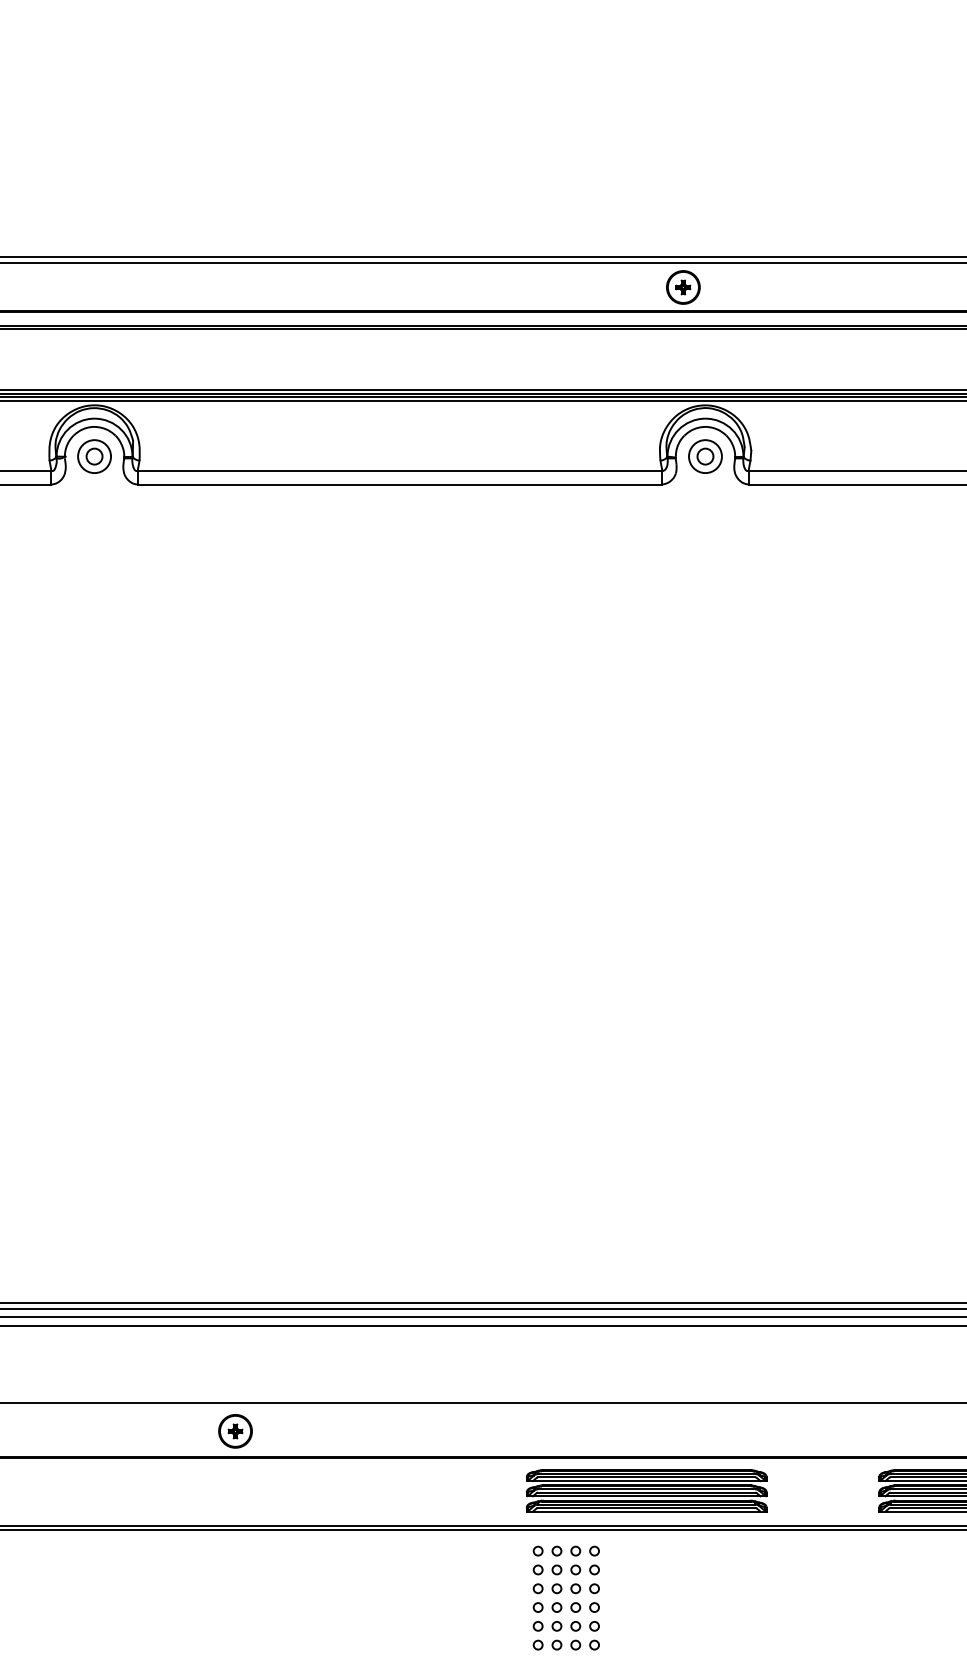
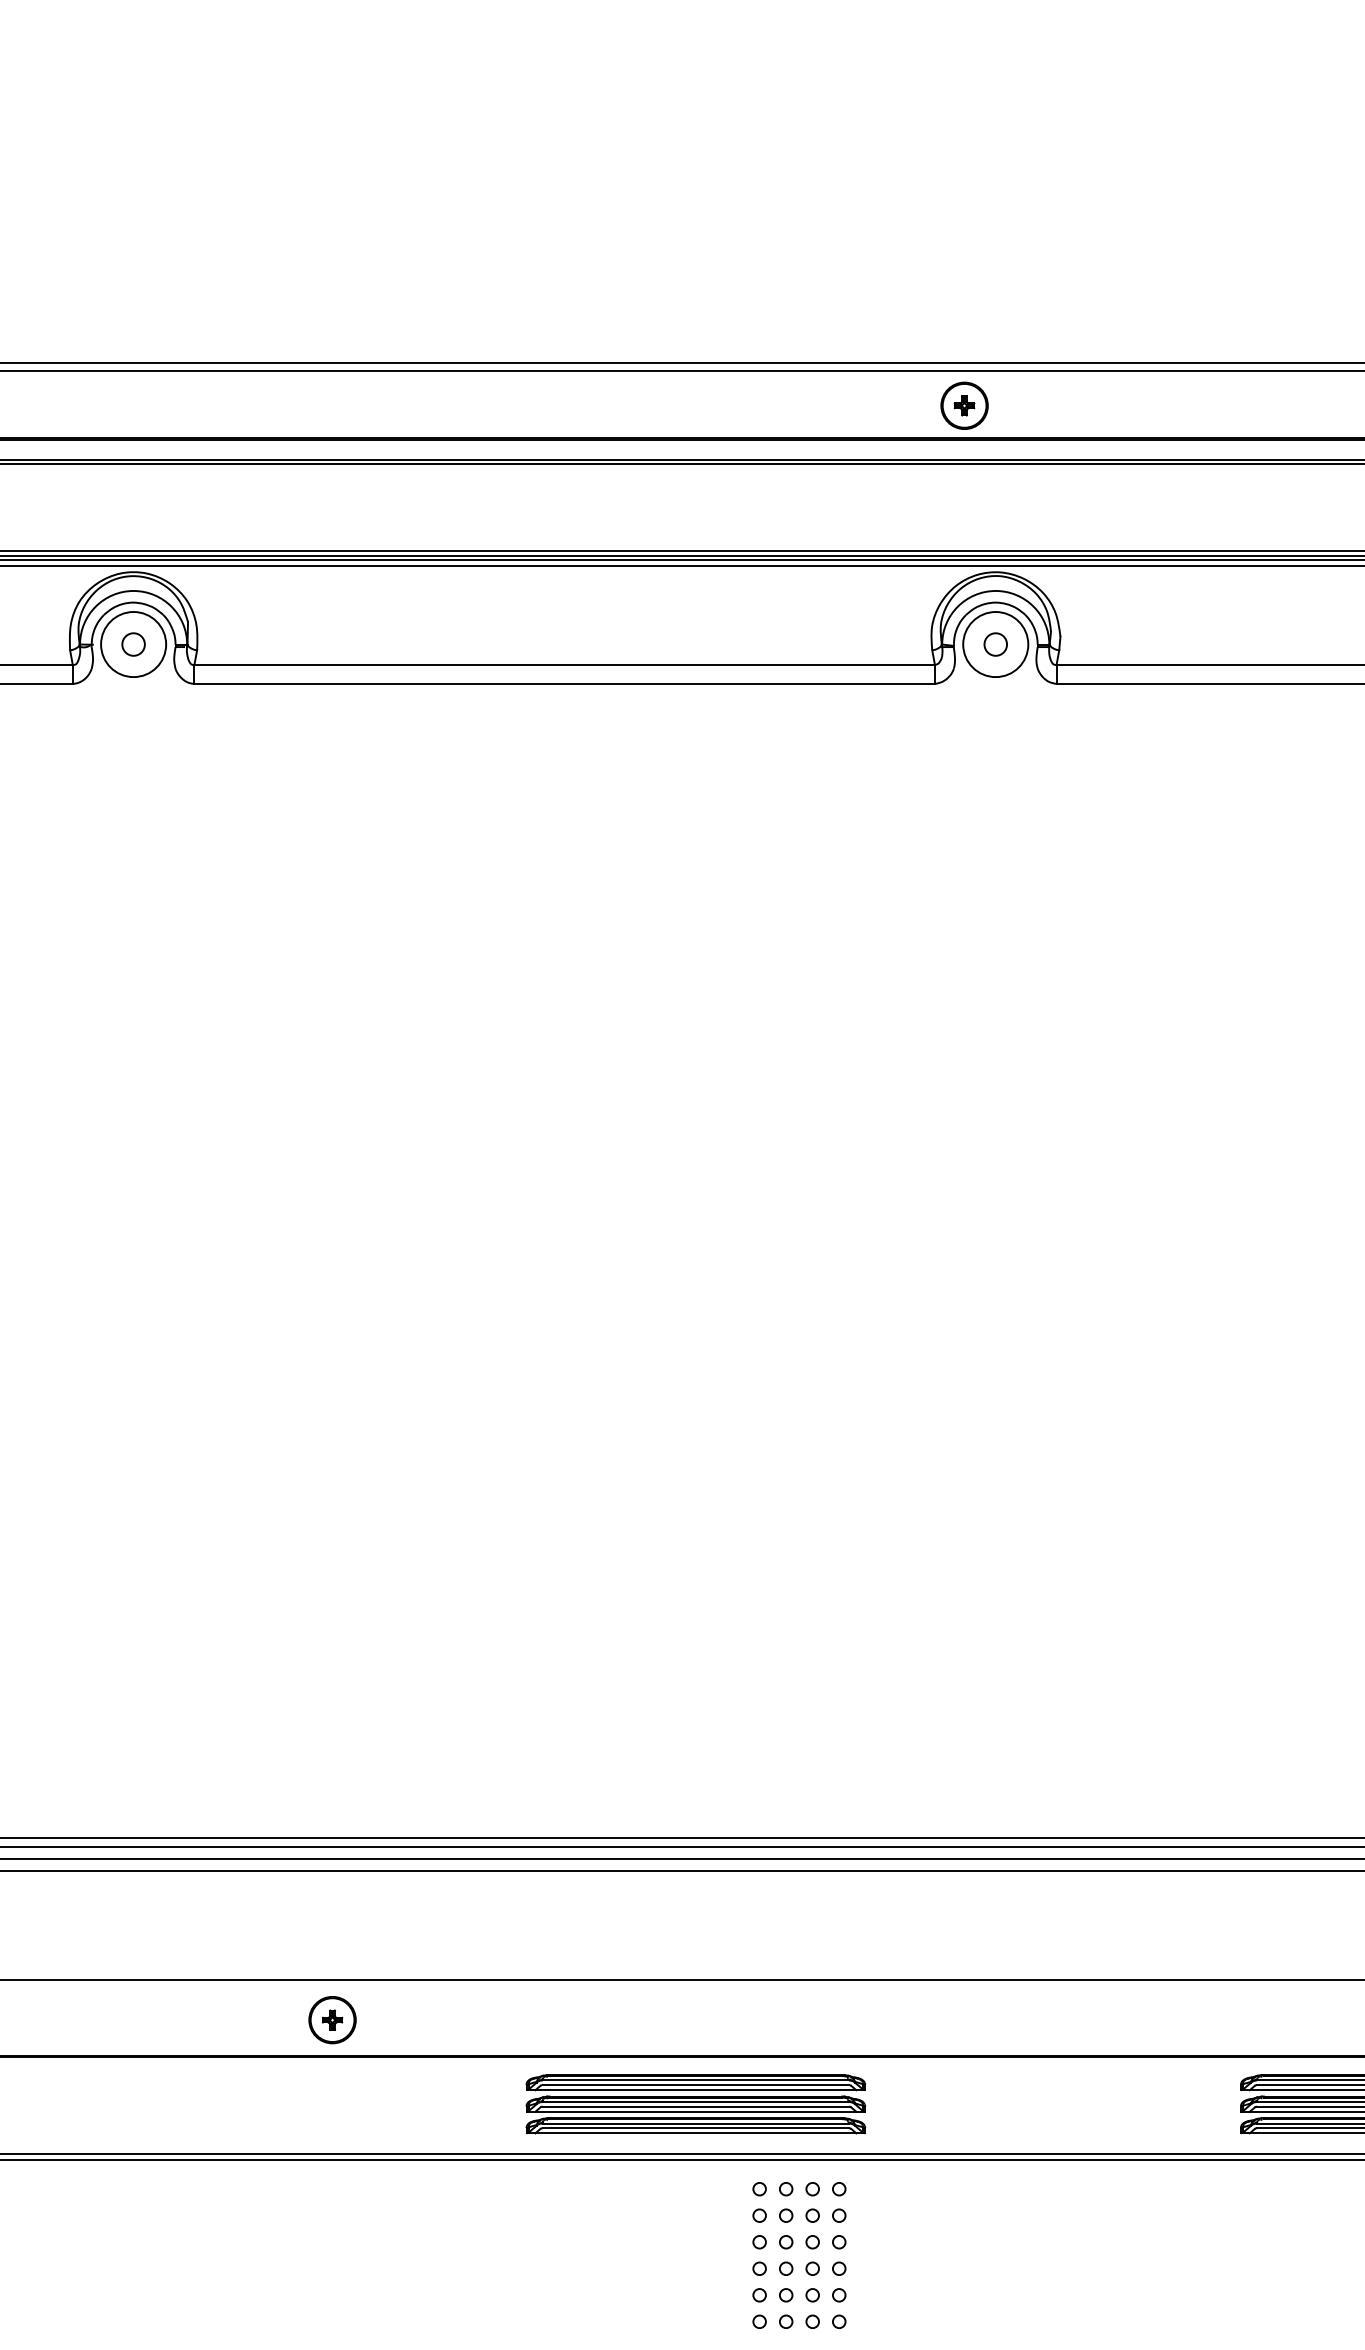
circle: (94, 456) -> (133, 644), size x1.4
circle: (705, 456) -> (995, 644), size x1.4
part: (646, 1491) -> (695, 2104), moved

